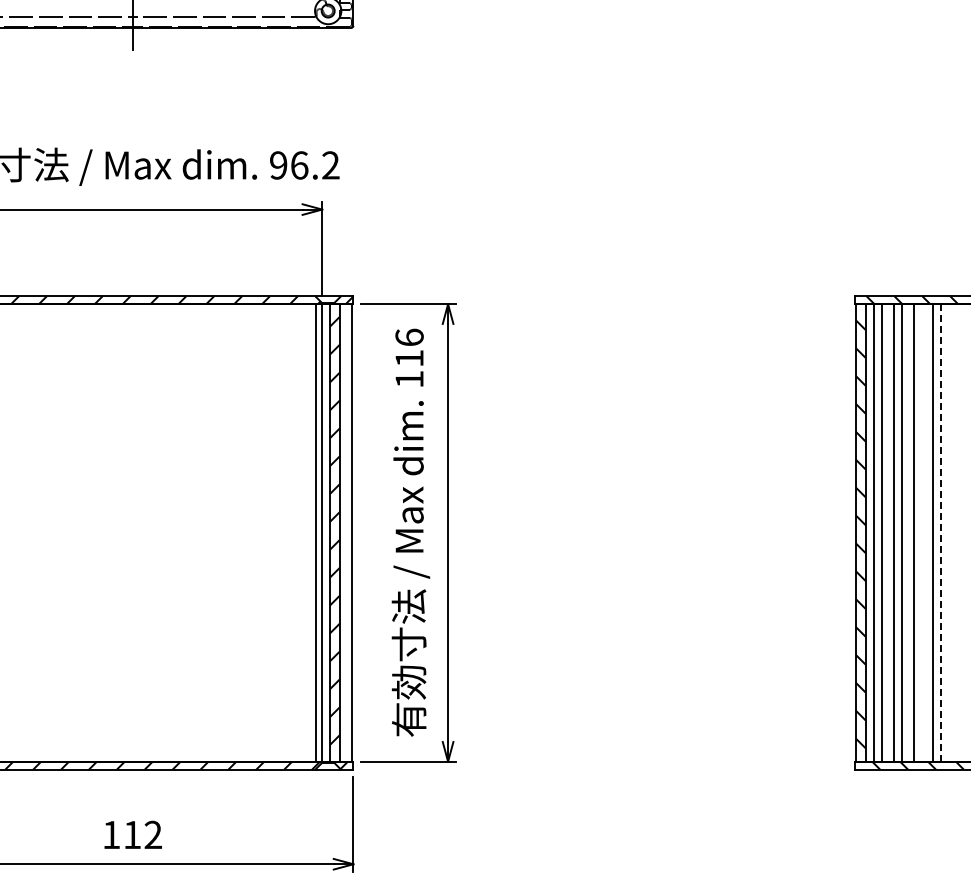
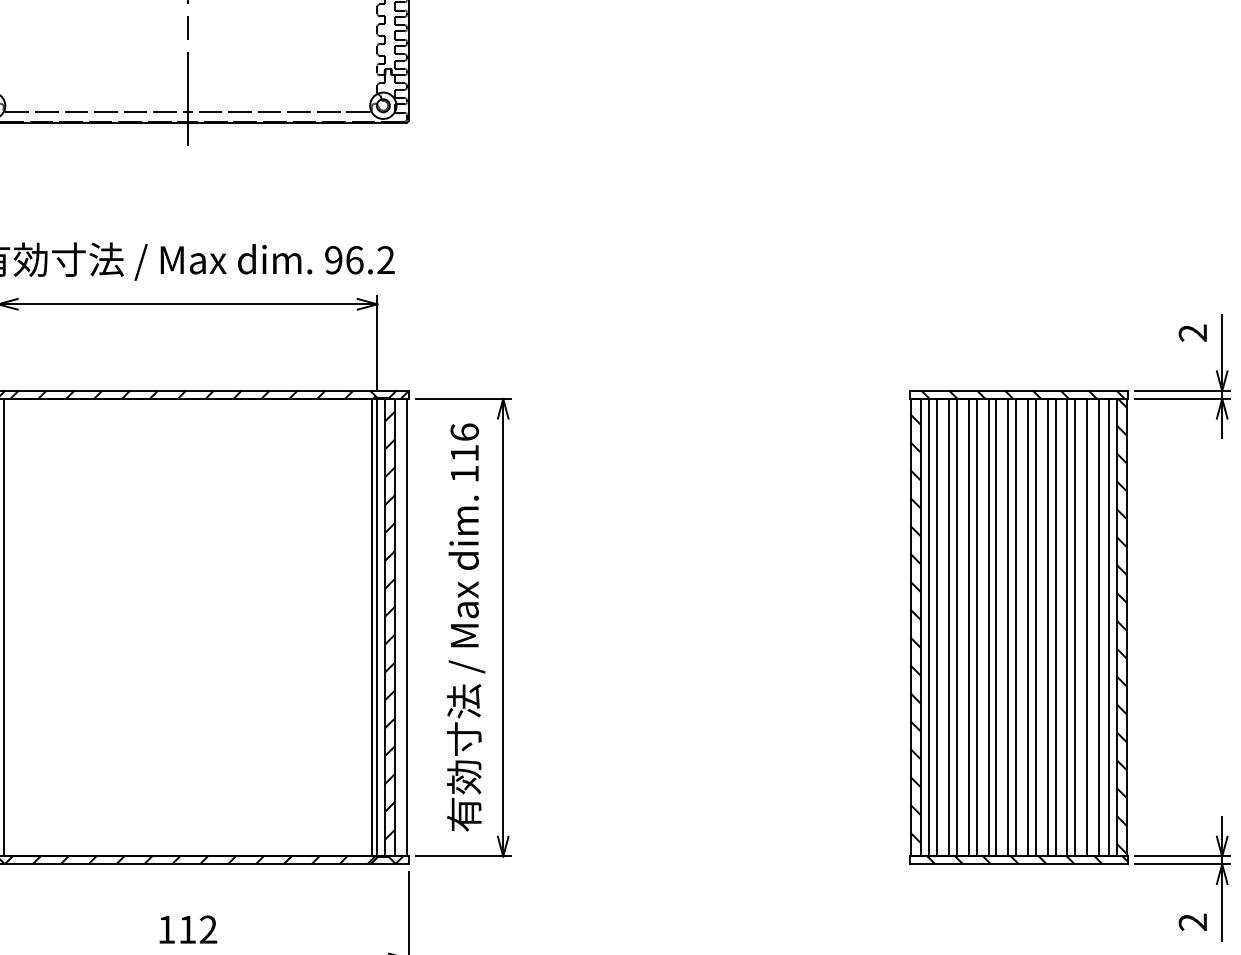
line: (921, 532) -> (976, 627), added
line: (941, 532) -> (996, 627), dashed -> solid
line: (953, 532) -> (1008, 627), added
line: (961, 532) -> (1016, 627), added

